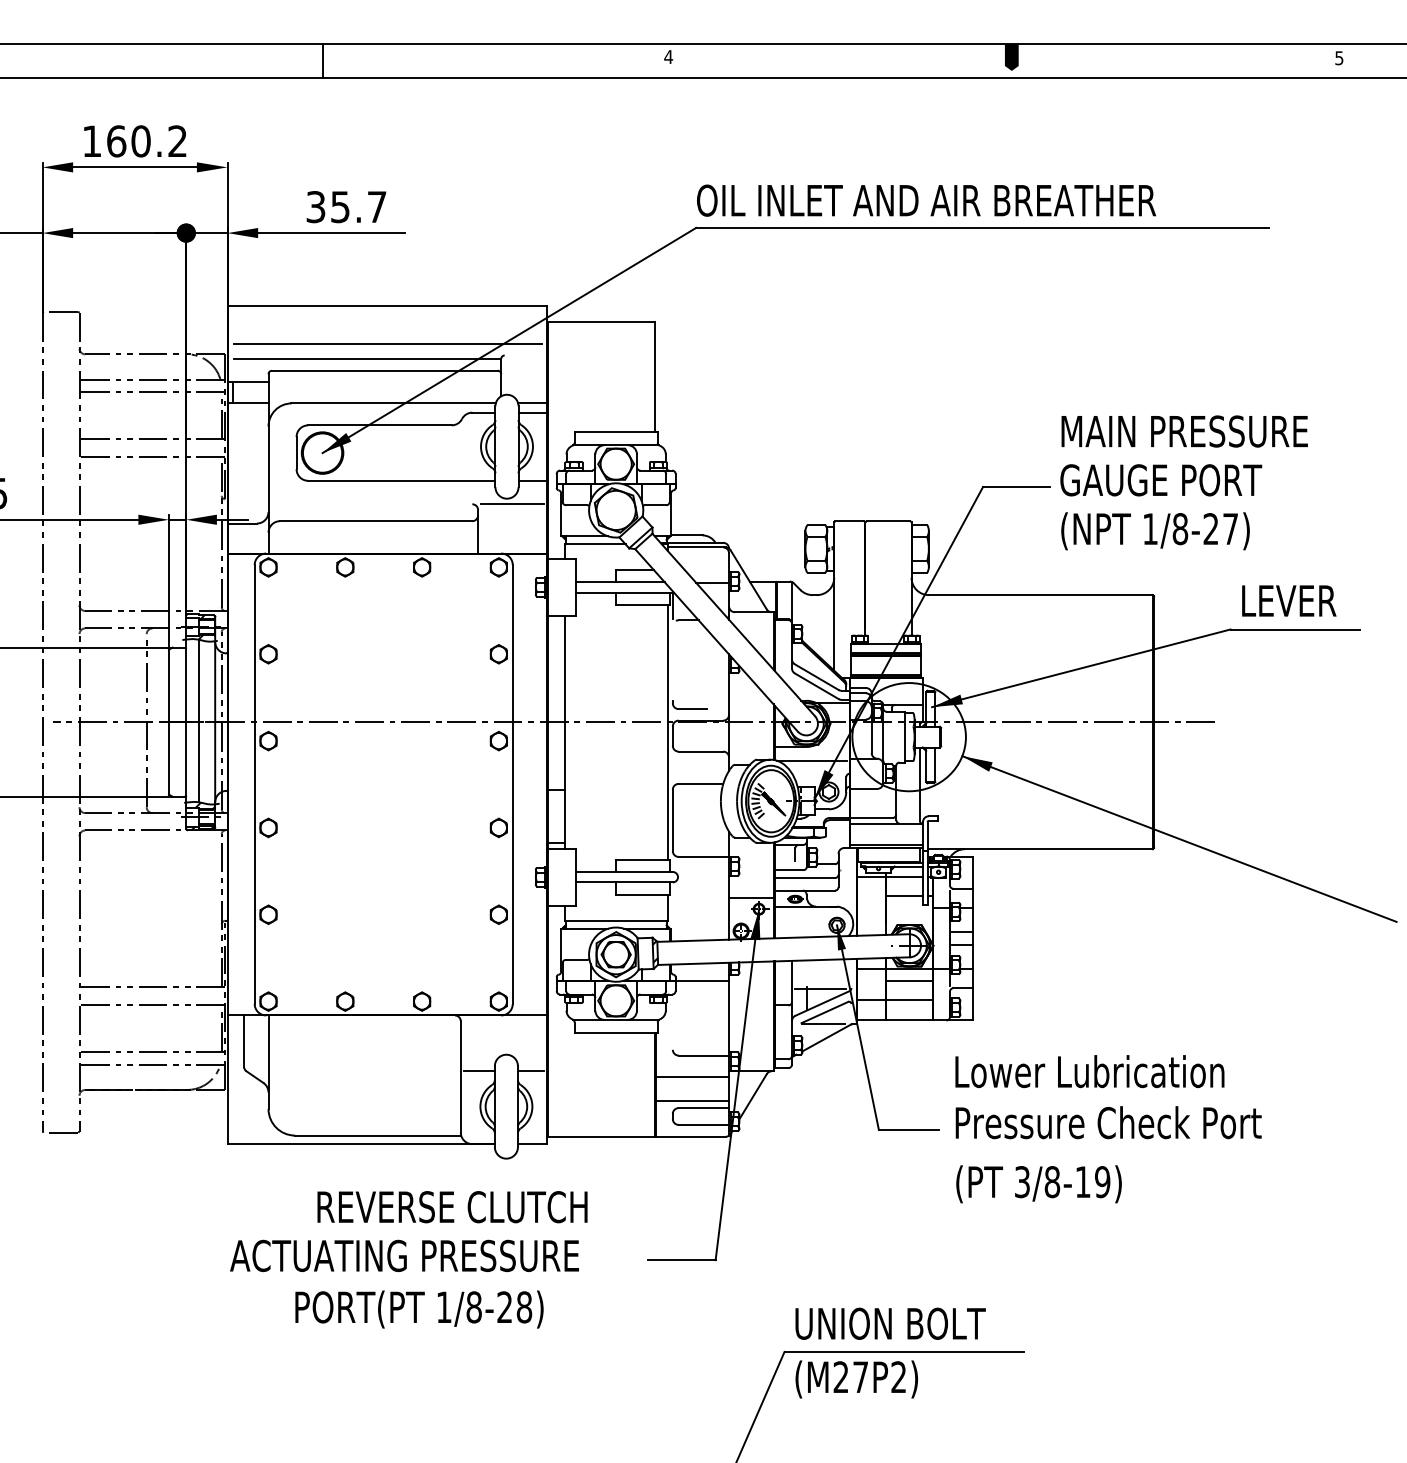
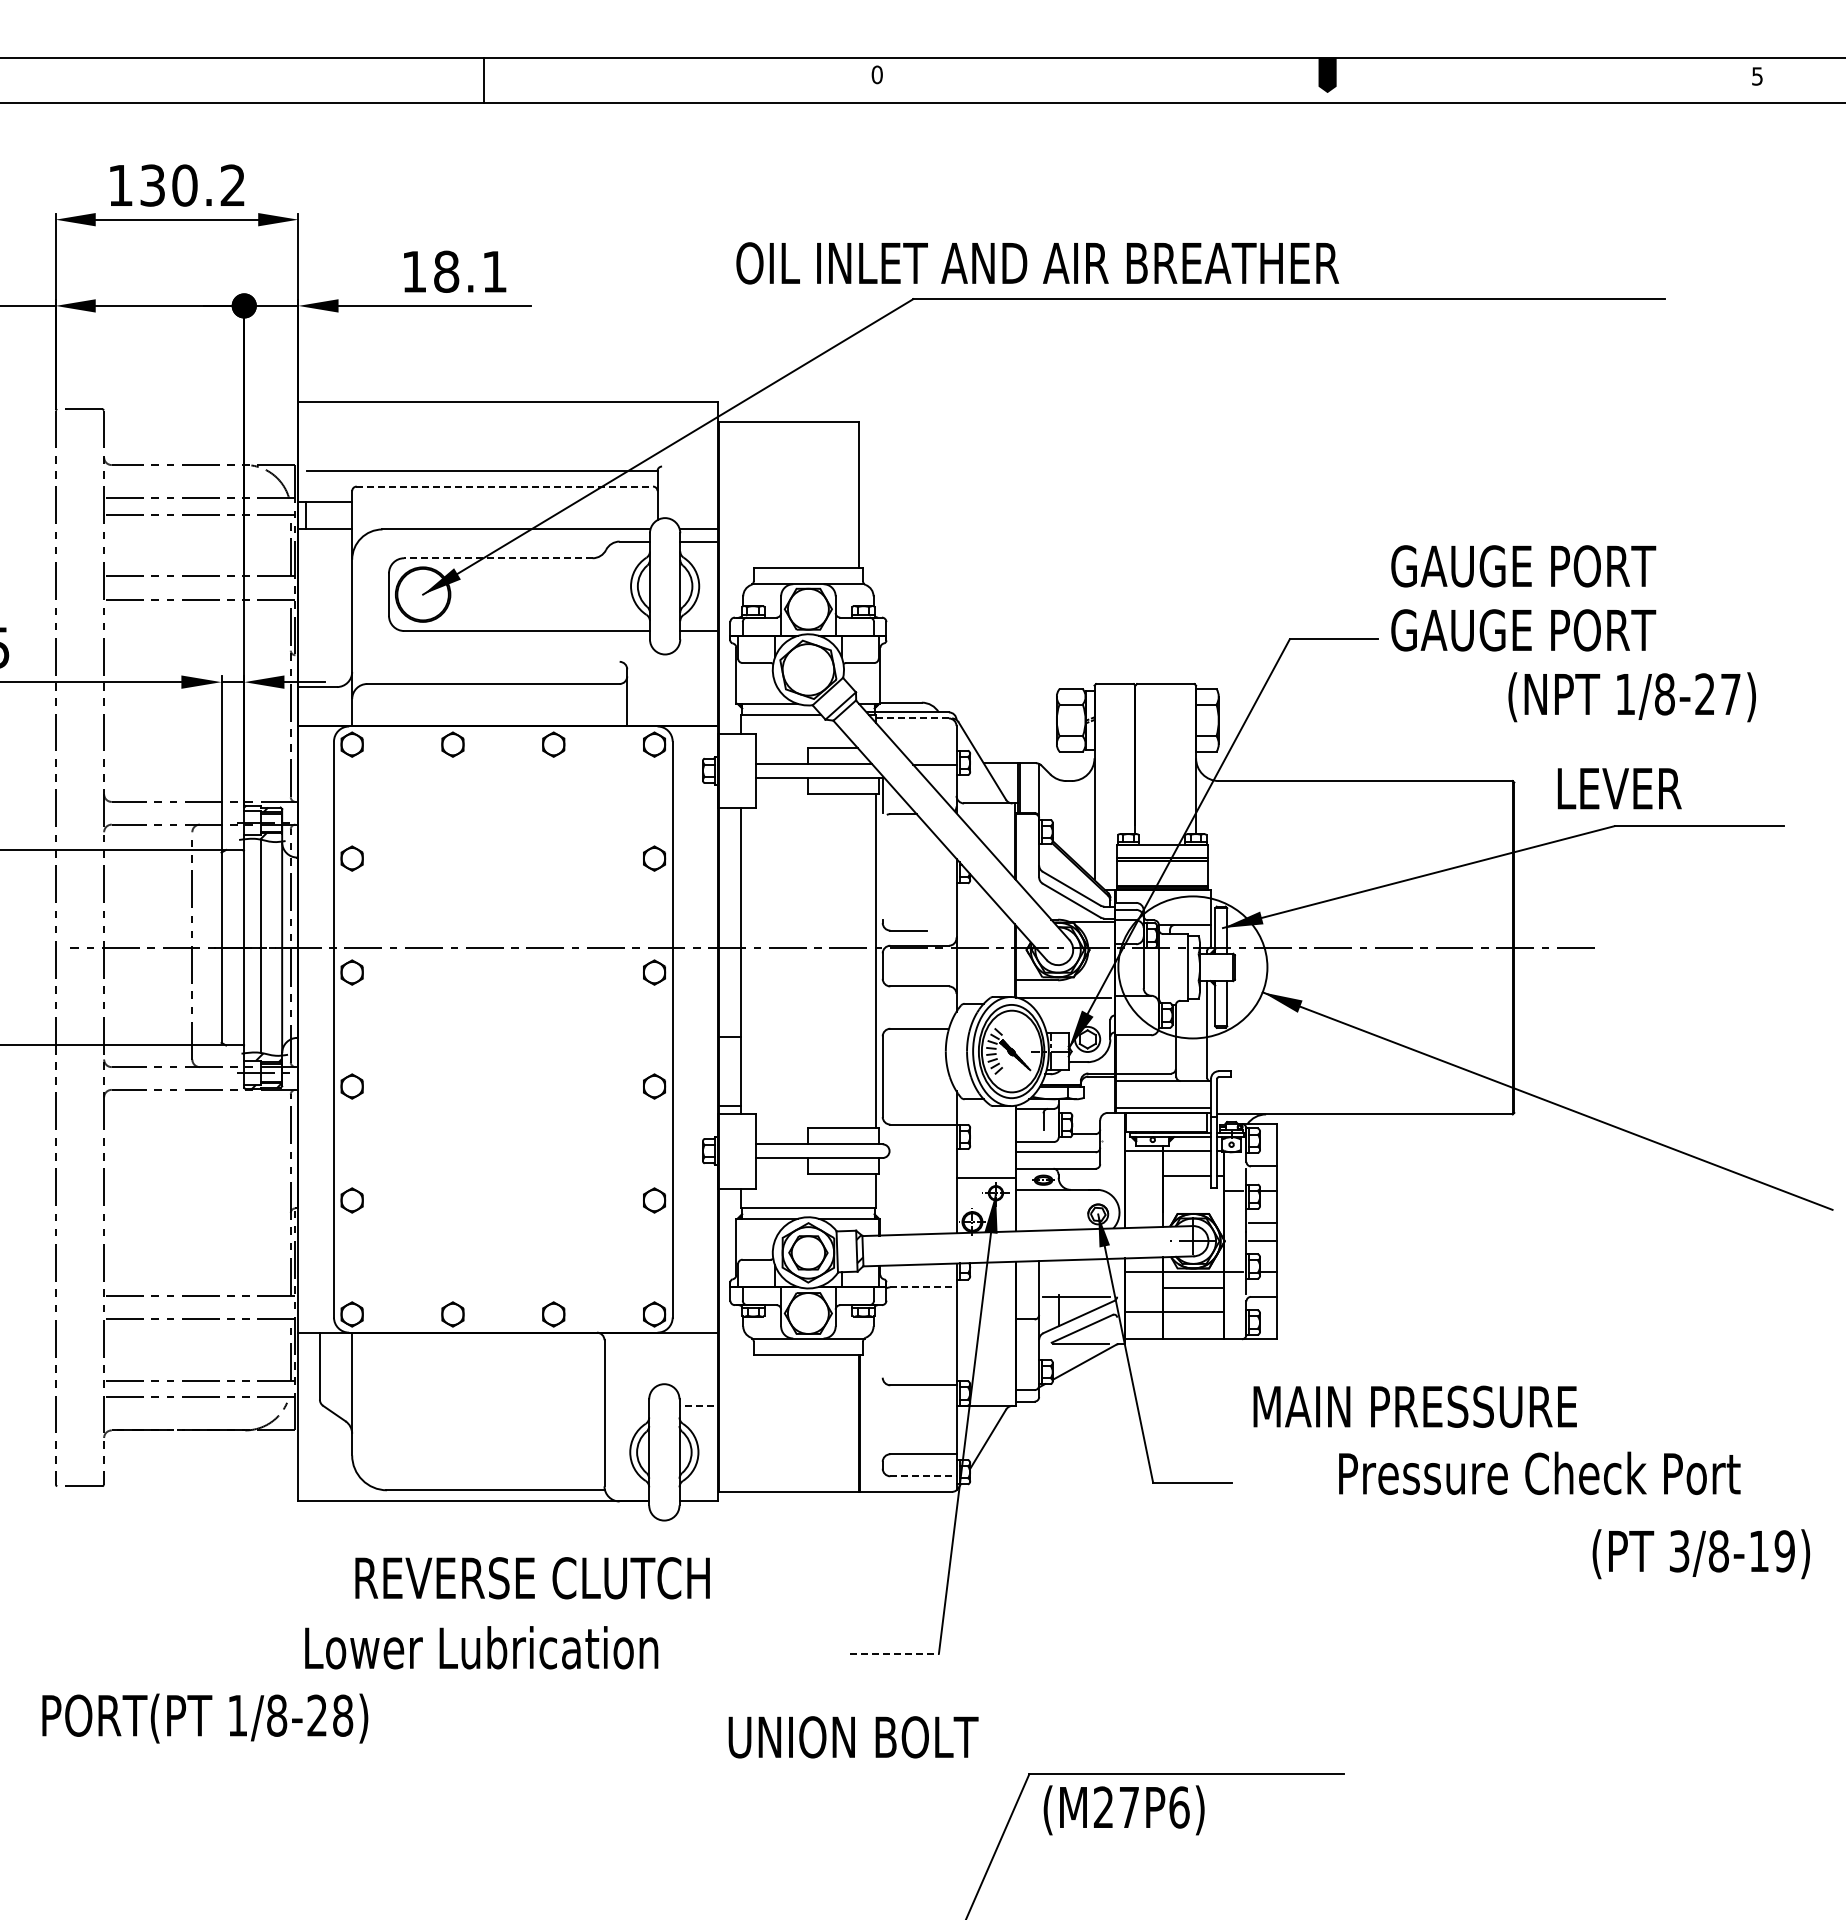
text: (668, 56) -> (877, 74), 4 -> 0
line: (322, 60) -> (483, 79), moved
text: (116, 141) -> (152, 185), 160.2 -> 130.2
text: (926, 200) -> (1037, 263), moved
text: (346, 206) -> (454, 271), 35.7 -> 18.1
line: (387, 344) -> (508, 451), removed
line: (385, 370) -> (505, 486), solid -> dashed
line: (379, 425) -> (497, 558), solid -> dashed
text: (1183, 431) -> (1553, 566), MAIN PRESSURE -> GAUGE PORT
line: (511, 504) -> (671, 661), removed
text: (1154, 531) -> (1631, 697), moved
line: (697, 547) -> (914, 718), solid -> dashed
text: (1289, 600) -> (1619, 788), moved
line: (703, 981) -> (923, 1287), solid -> dashed
line: (479, 1070) -> (628, 1405), removed
line: (530, 1070) -> (696, 1405), solid -> dashed
text: (1090, 1070) -> (1431, 1405), Lower Lubrication -> MAIN PRESSURE
line: (692, 1077) -> (908, 1413), removed
line: (692, 1101) -> (908, 1445), removed
text: (1108, 1122) -> (1539, 1472), moved
line: (703, 1125) -> (923, 1476), solid -> dashed
text: (1038, 1184) -> (1700, 1554), moved
text: (452, 1207) -> (532, 1578), moved
text: (404, 1255) -> (530, 1647), ACTUATING PRESSURE -> Lower Lubrication
line: (682, 1259) -> (895, 1653), solid -> dashed
text: (419, 1309) -> (205, 1718), moved
text: (890, 1323) -> (853, 1737), moved
text: (898, 1377) -> (1179, 1807), (M27P2) -> (M27P6)

